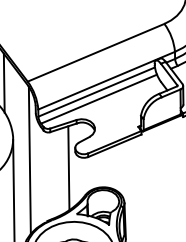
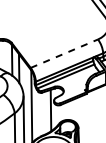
line: (96, 52) -> (64, 53), solid -> dashed

